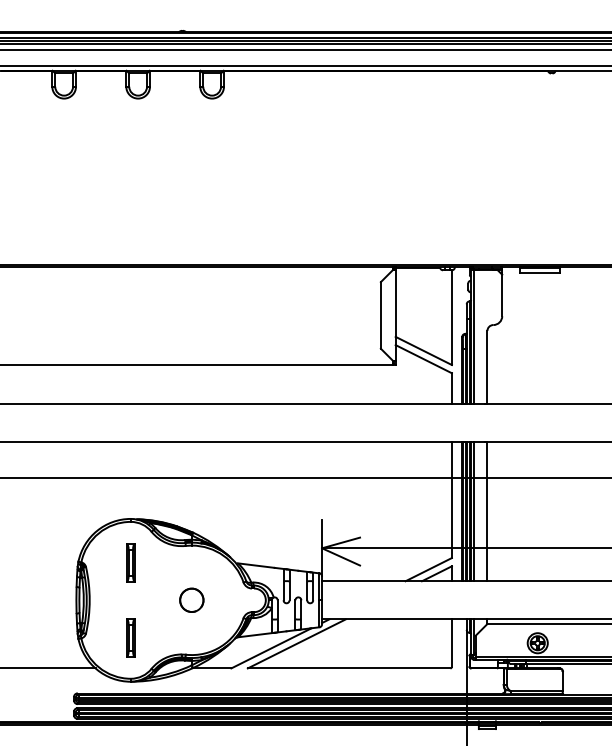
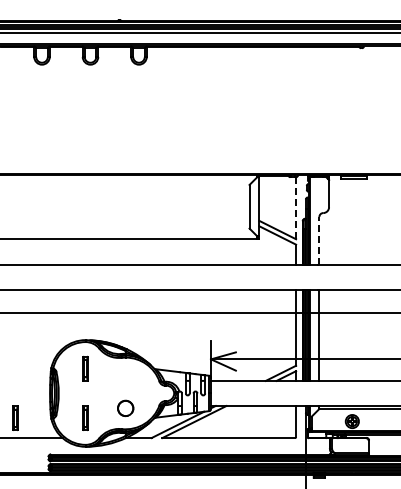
line: (452, 318) -> (296, 208), solid -> dashed
line: (487, 366) -> (319, 240), solid -> dashed
part: (191, 600) -> (125, 408), moved
part: (23, 637) -> (15, 417), added

